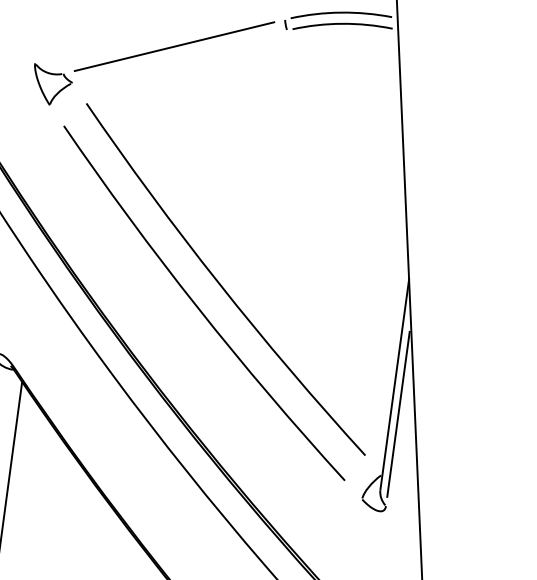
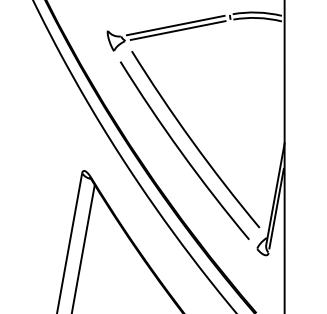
line: (178, 56) -> (177, 30), added

